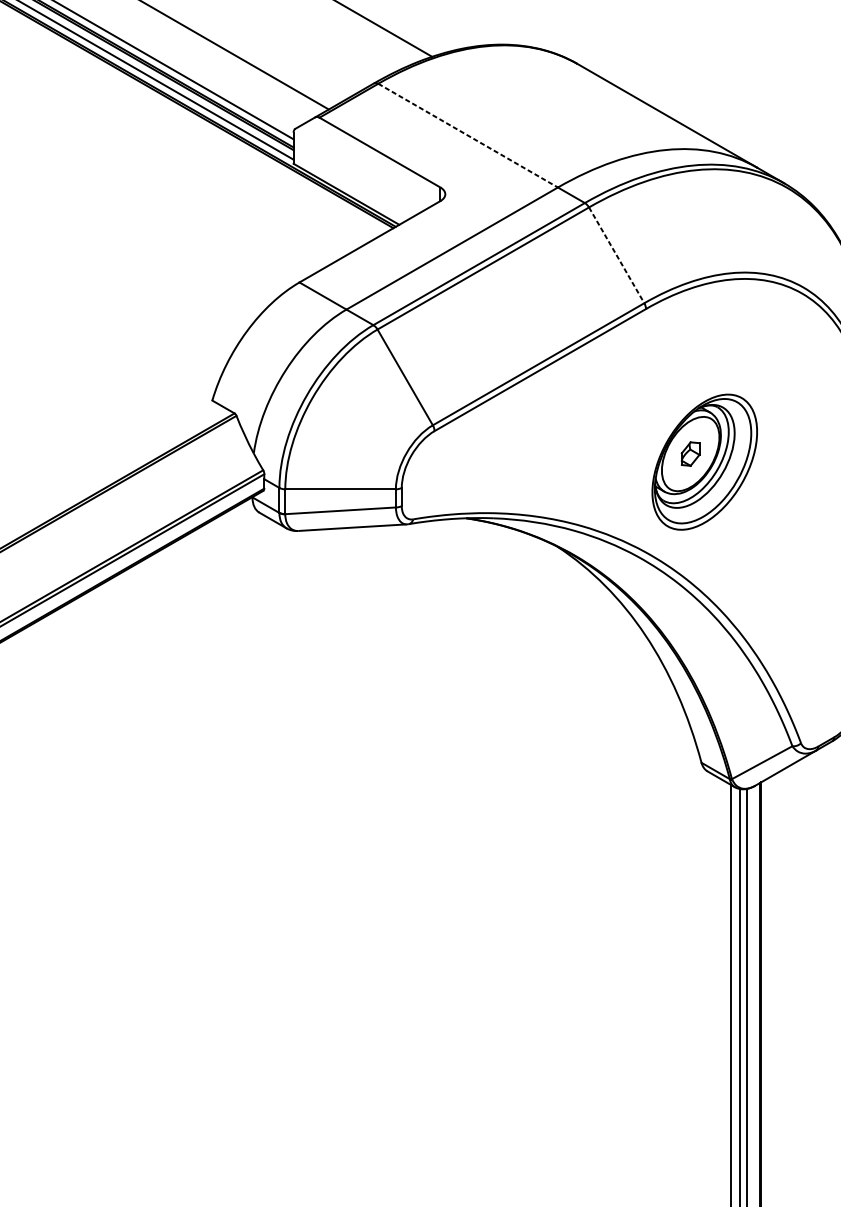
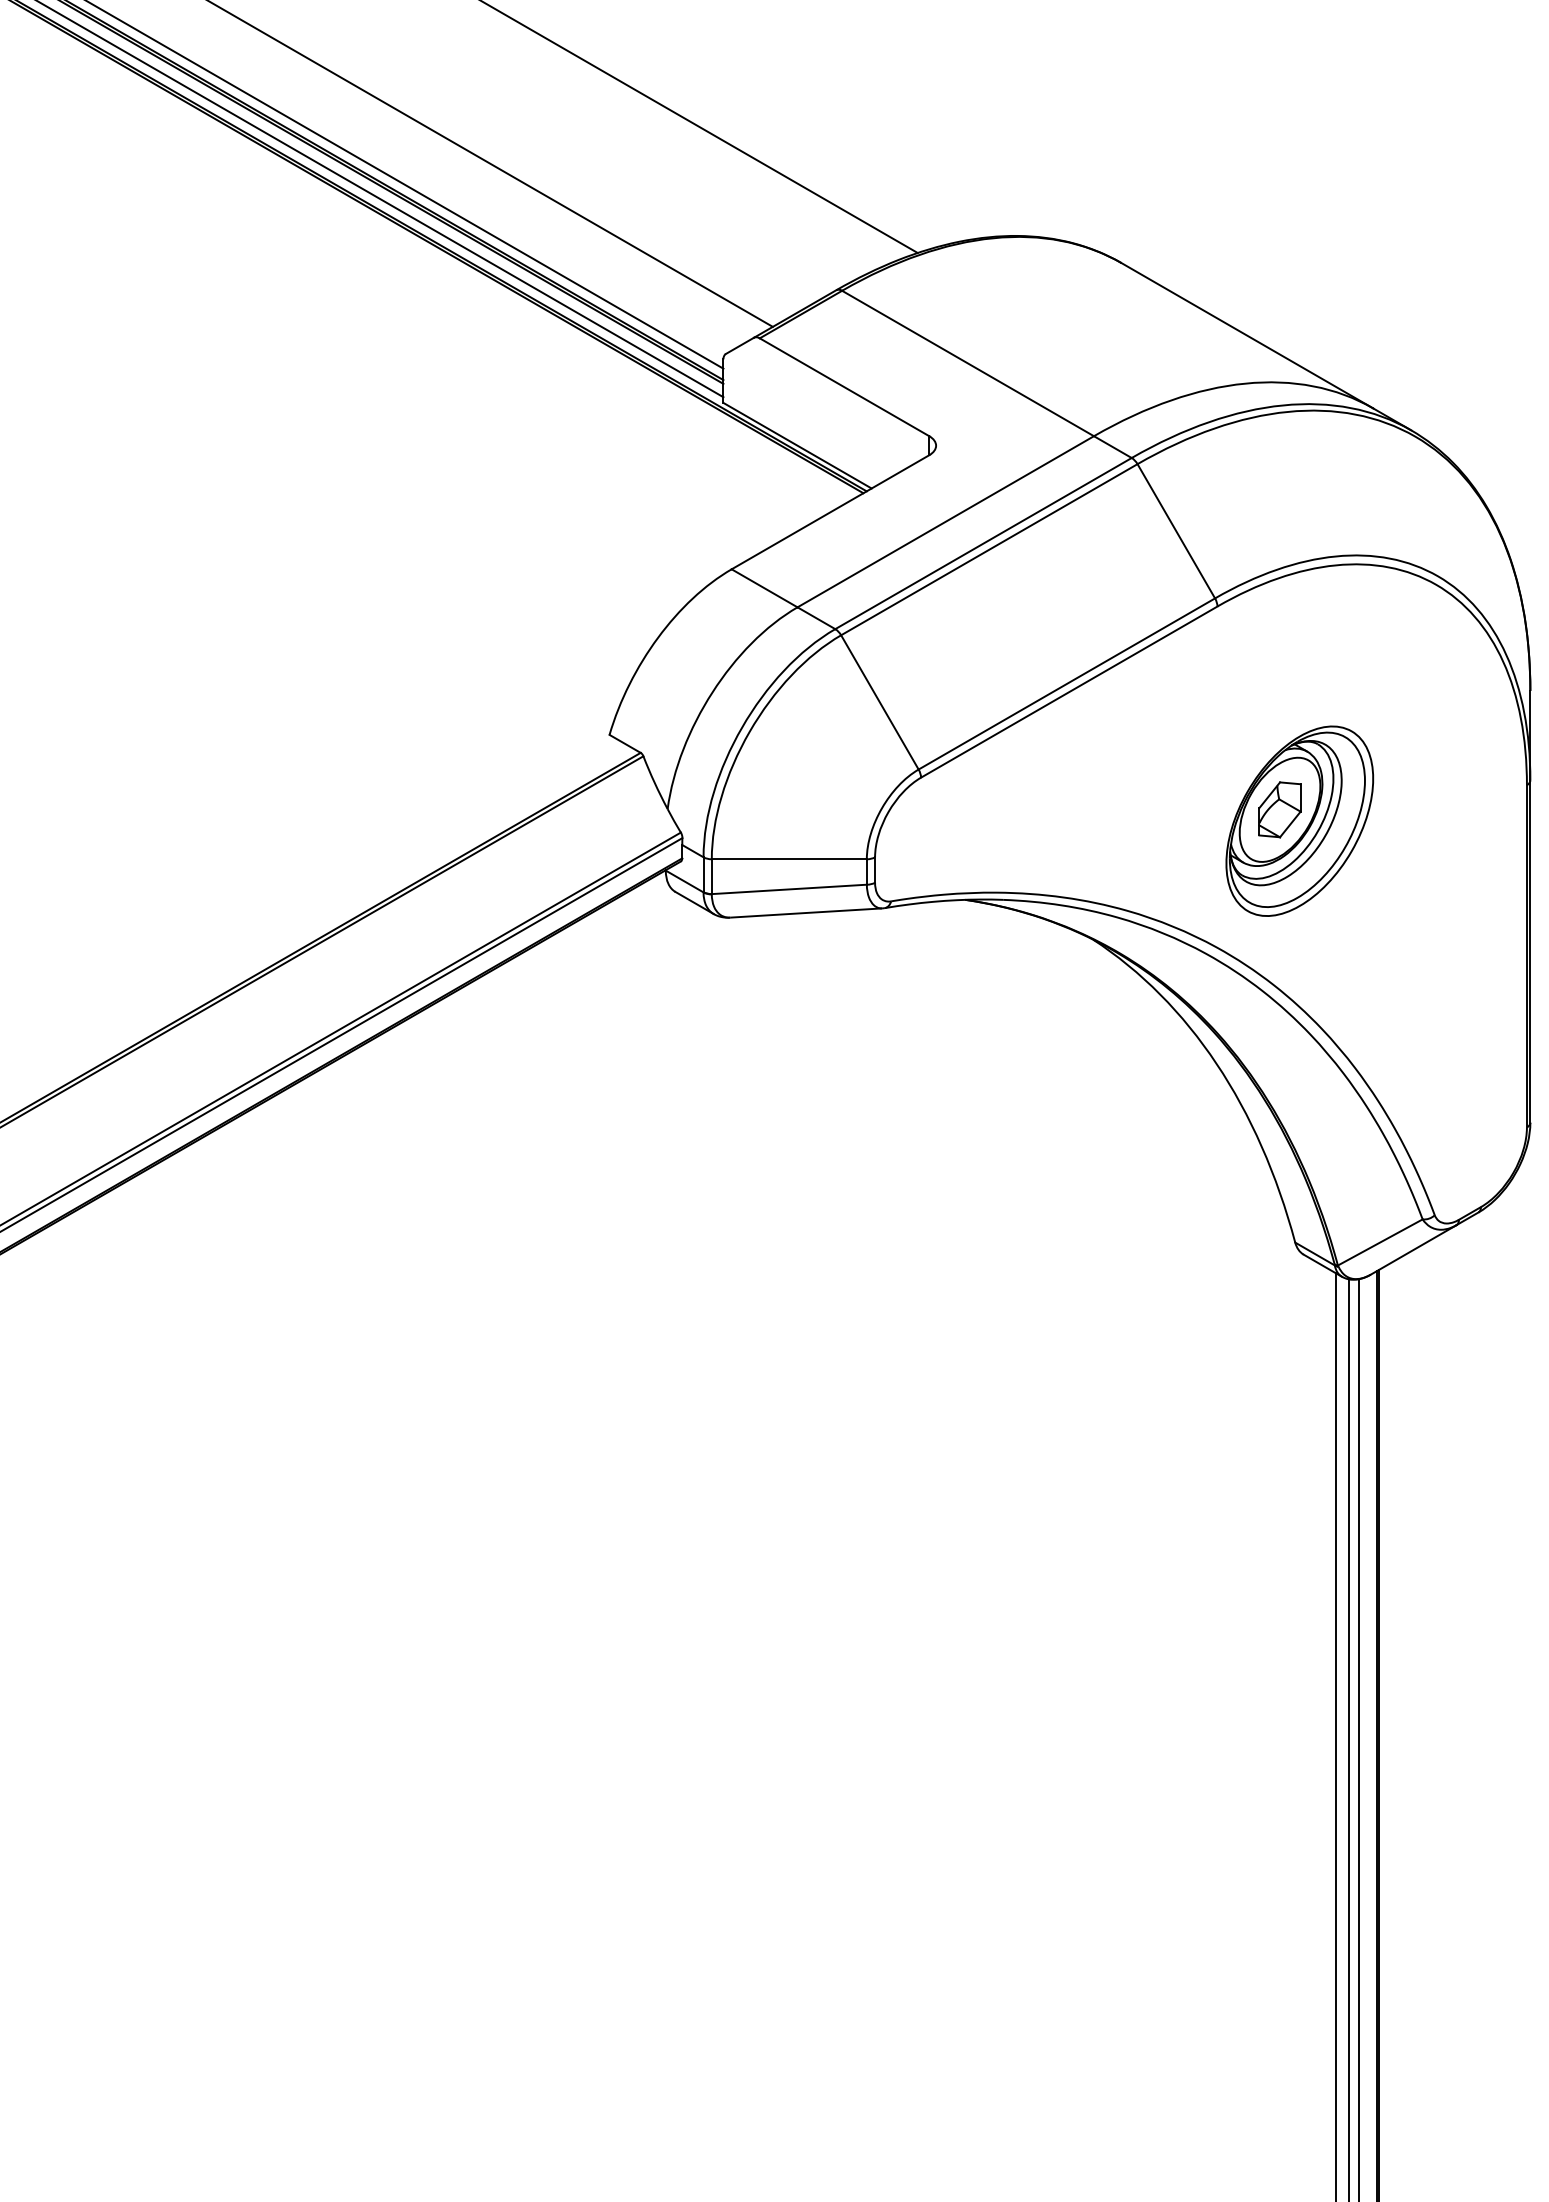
line: (468, 135) -> (968, 363), dashed -> solid
line: (616, 255) -> (1176, 531), dashed -> solid
part: (690, 453) -> (1279, 809), size x1.67

